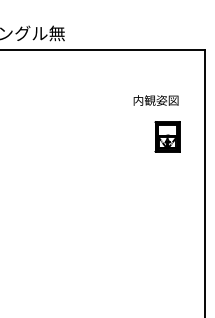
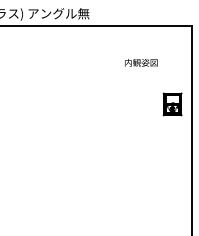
text: (156, 100) -> (141, 62), moved
part: (167, 136) -> (172, 104), moved

